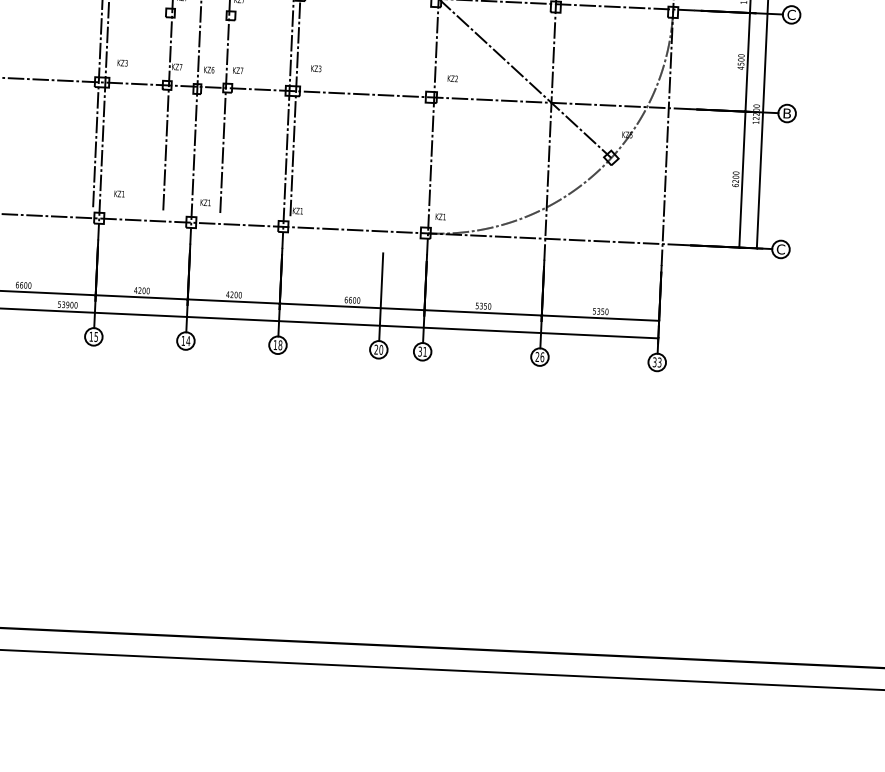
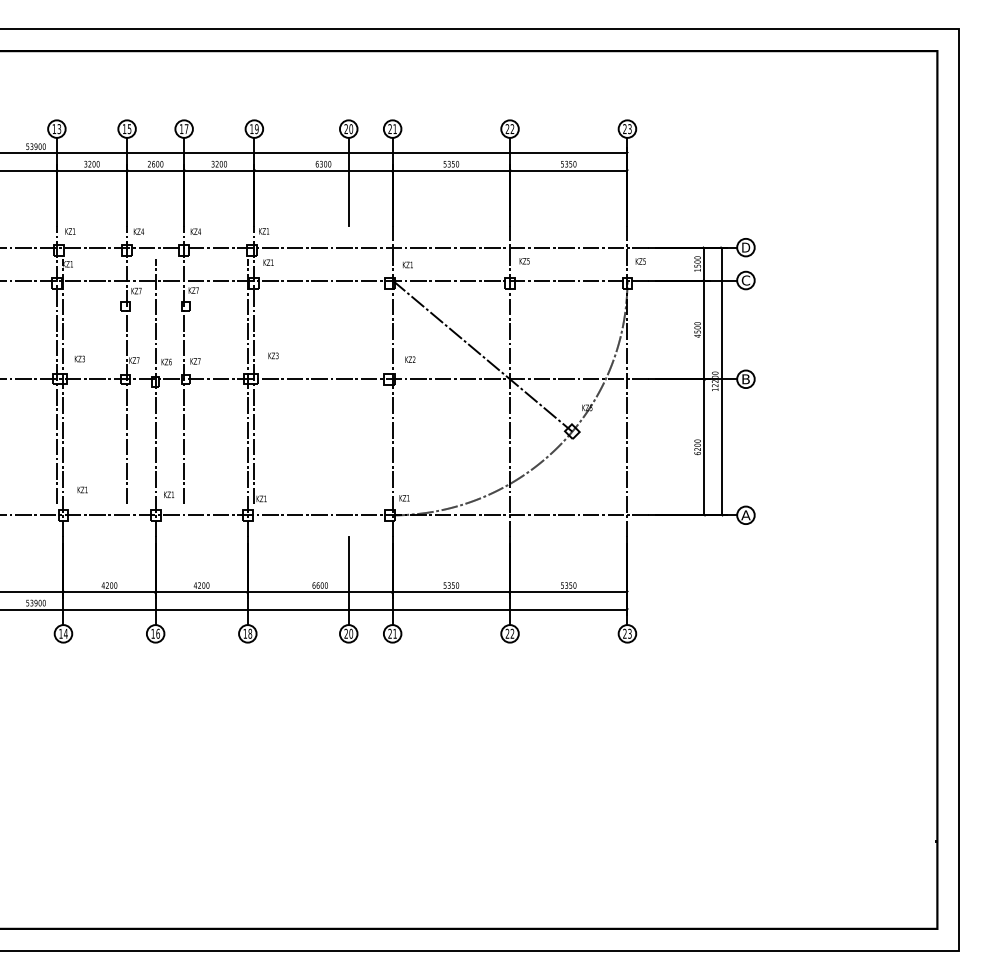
text: (780, 249) -> (745, 515), C -> A
text: (95, 336) -> (65, 633), 15 -> 14
text: (187, 340) -> (157, 633), 14 -> 16
text: (419, 351) -> (389, 633), 31 -> 21
text: (542, 356) -> (512, 633), 26 -> 22
text: (654, 362) -> (624, 634), 33 -> 23

